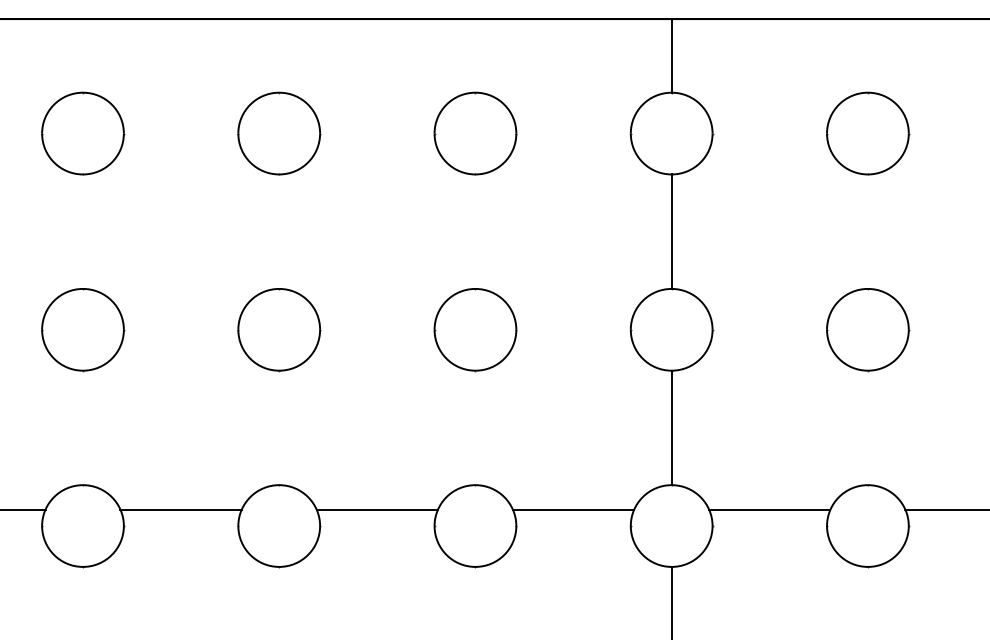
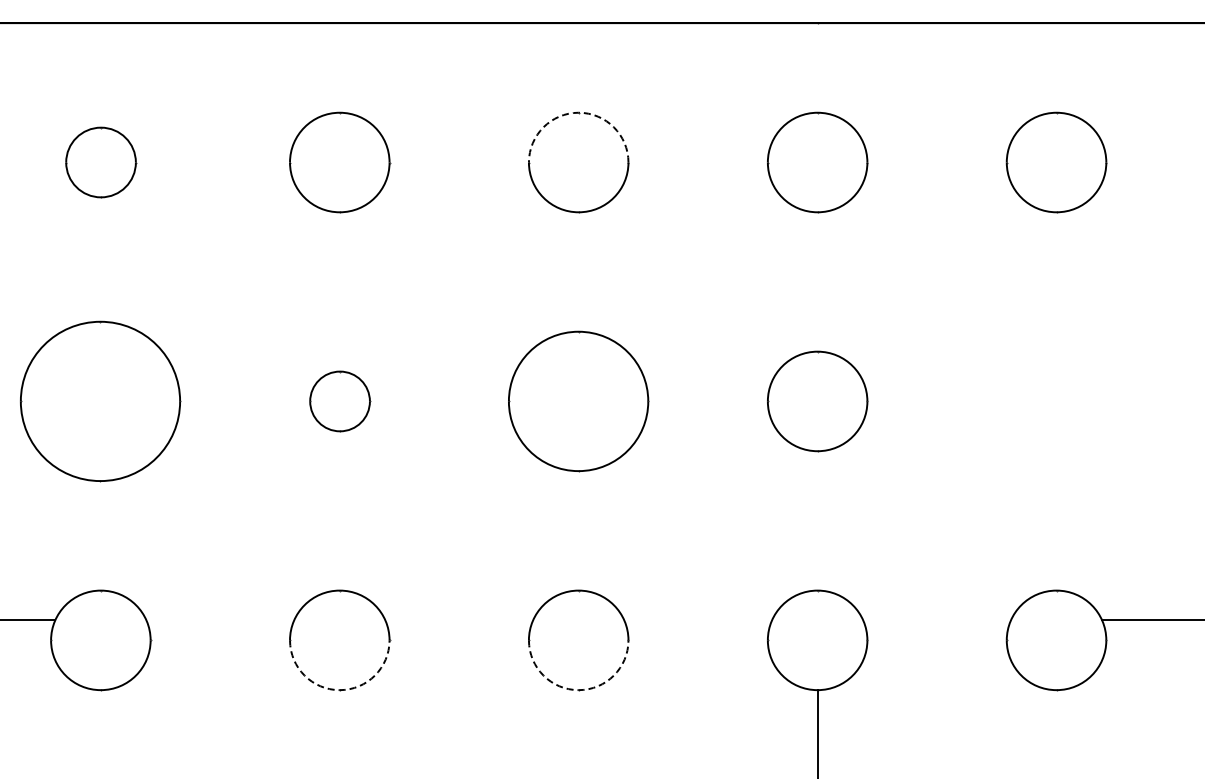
line: (671, 55) -> (817, 67), removed
arc: (475, 92) -> (578, 112), solid -> dashed
part: (83, 133) -> (101, 162), size x0.7
line: (671, 231) -> (817, 281), removed
part: (83, 329) -> (101, 401), size x1.6
part: (279, 329) -> (340, 401), size x0.6
part: (475, 329) -> (578, 401), size x1.4
part: (867, 329) -> (1056, 401), removed
line: (671, 427) -> (817, 520), removed
line: (181, 509) -> (220, 620), removed
line: (377, 509) -> (459, 620), removed
line: (573, 509) -> (697, 620), removed
line: (769, 509) -> (936, 620), removed
arc: (278, 567) -> (339, 690), solid -> dashed
arc: (475, 567) -> (578, 690), solid -> dashed

